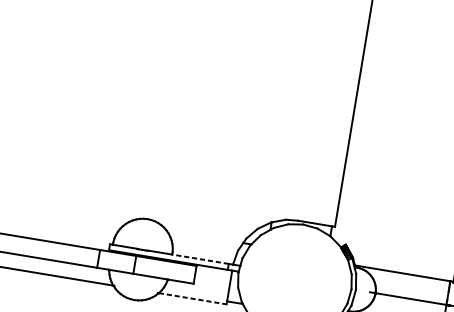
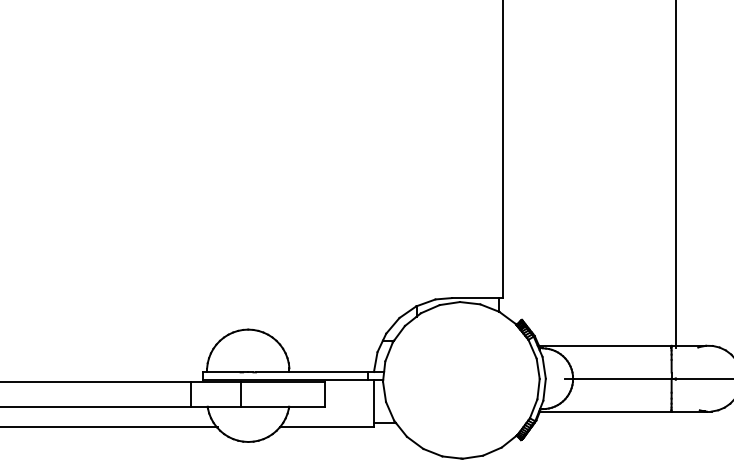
line: (200, 259) -> (328, 372), dashed -> solid
line: (192, 299) -> (327, 427), dashed -> solid

